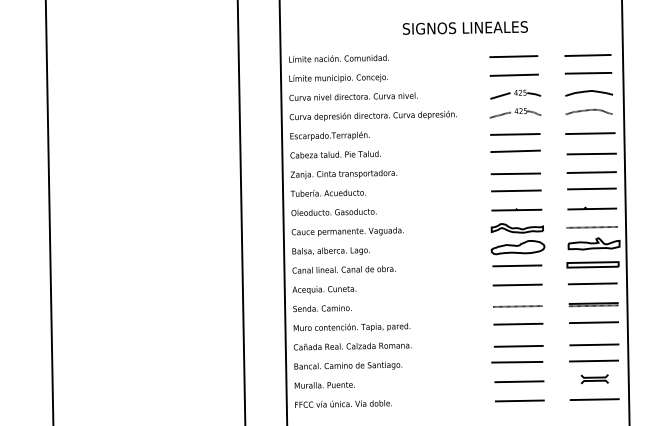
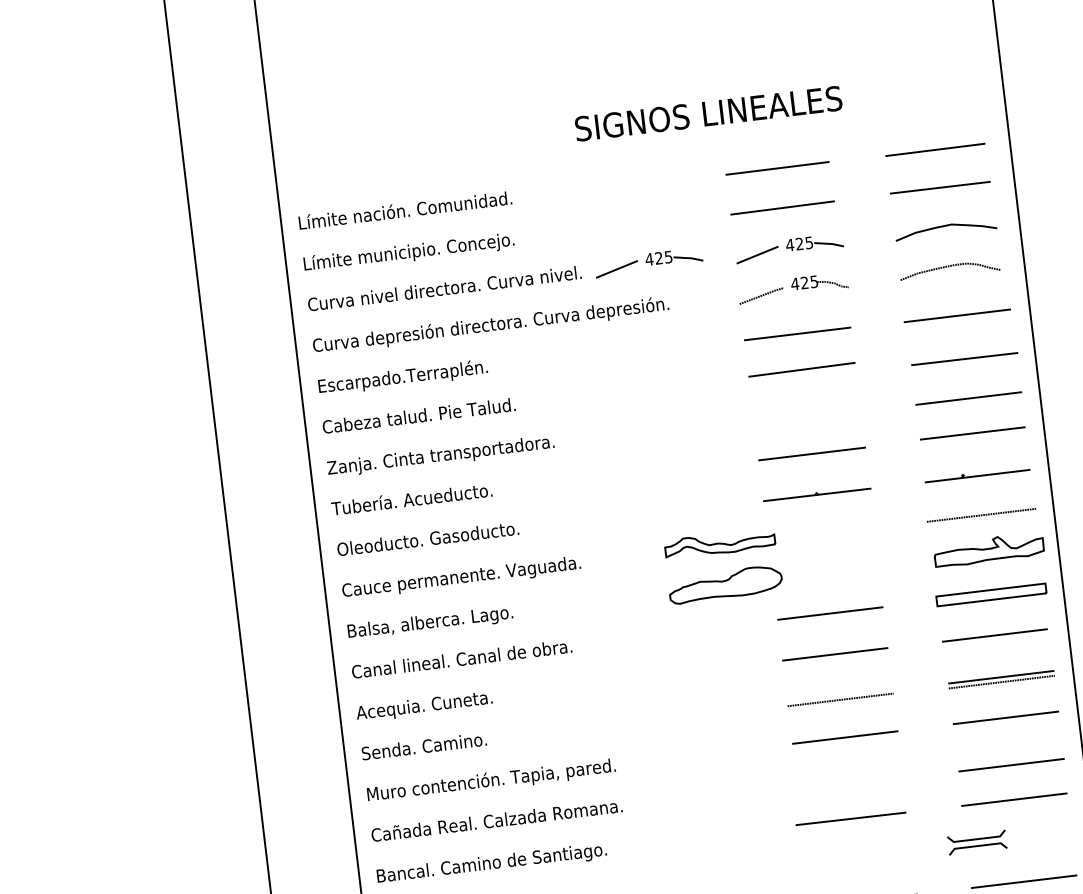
text: (464, 27) -> (706, 112), moved
part: (449, 94) -> (648, 263), added
line: (515, 173) -> (806, 417), removed
part: (517, 239) -> (722, 567), moved
line: (518, 346) -> (850, 785), removed
part: (594, 379) -> (976, 843), moved
line: (519, 381) -> (859, 859), removed

